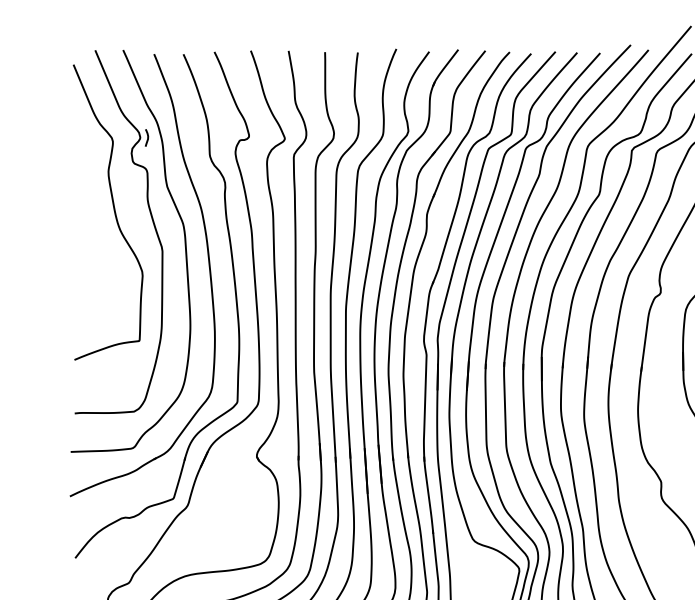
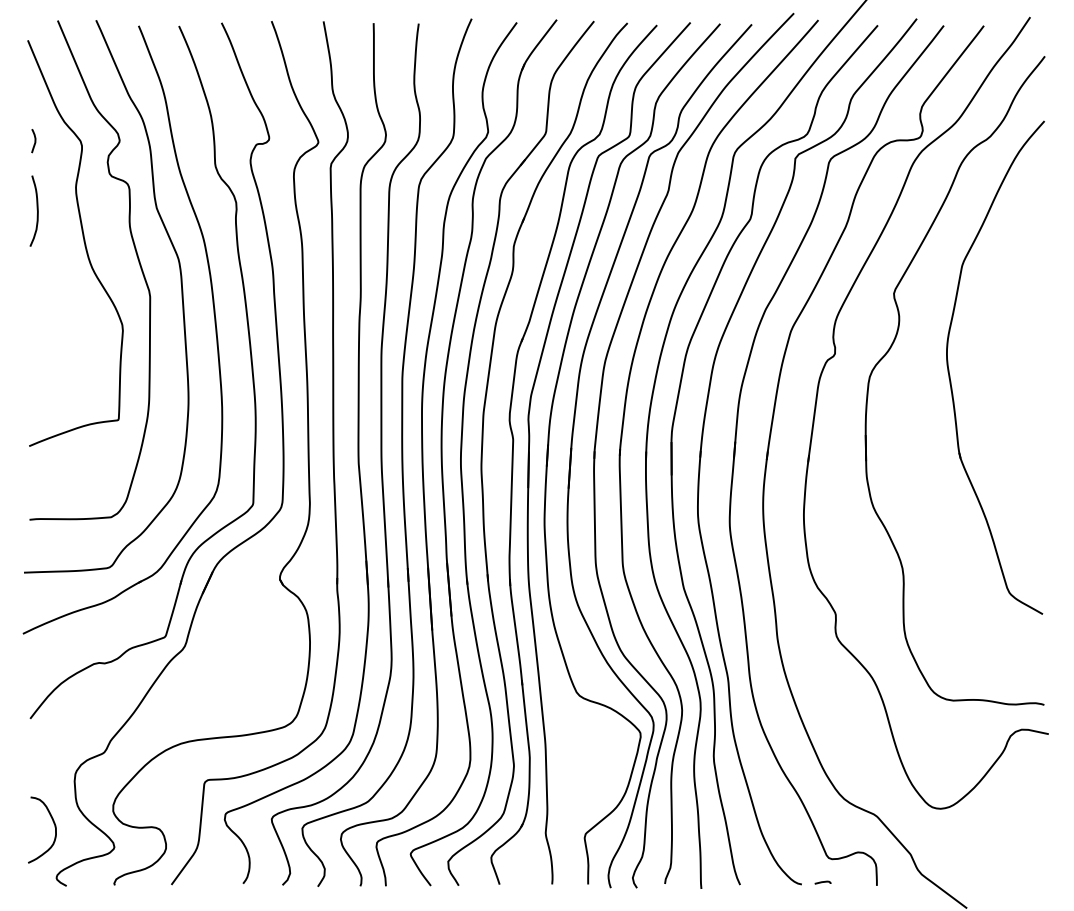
curve: (147, 138) -> (34, 141), moved
curve: (79, 187) -> (36, 209), added

